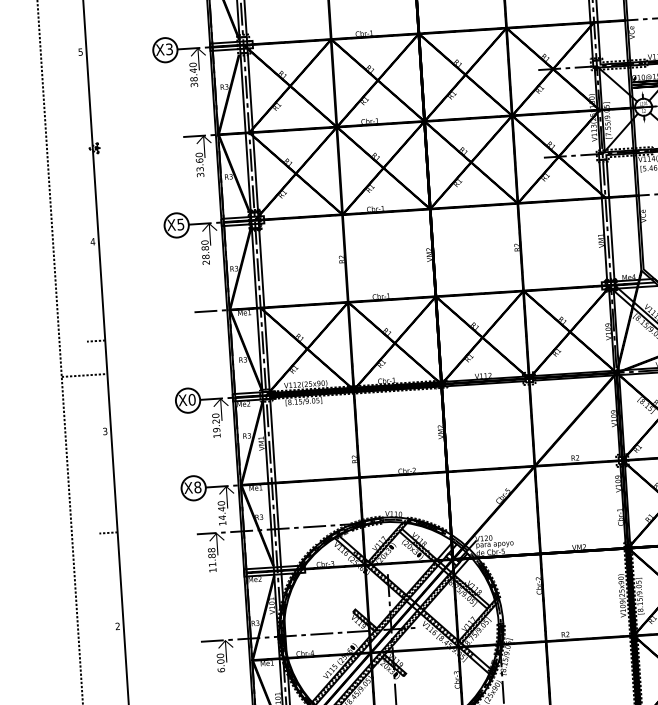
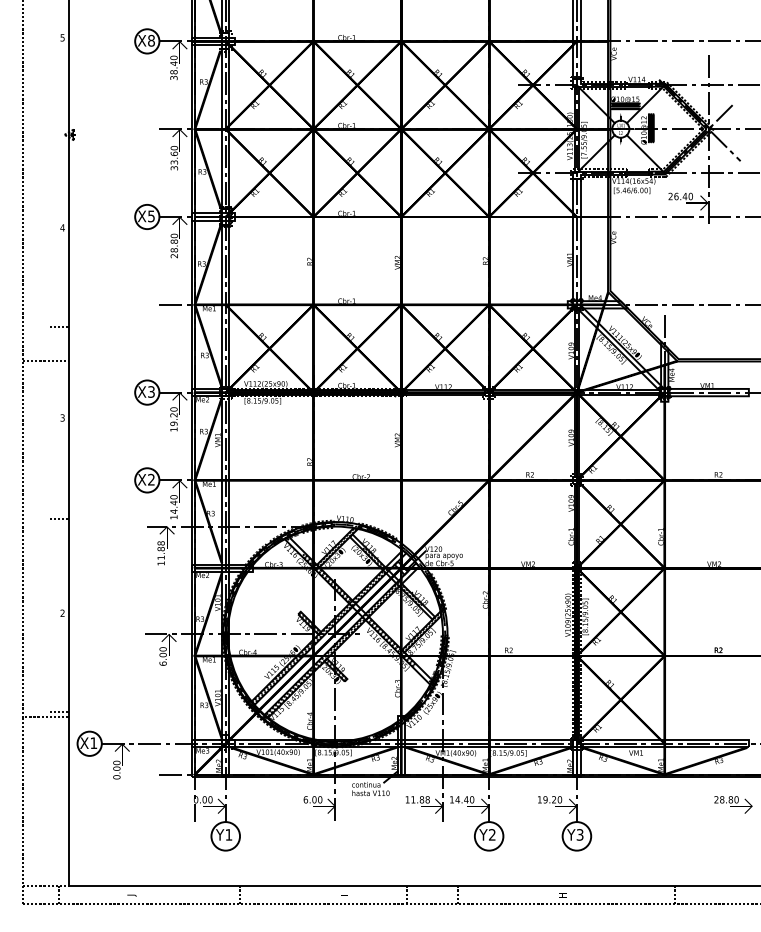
text: (169, 49) -> (151, 40), X3 -> X8
text: (192, 399) -> (151, 391), X0 -> X3
text: (197, 487) -> (151, 479), X8 -> X2

